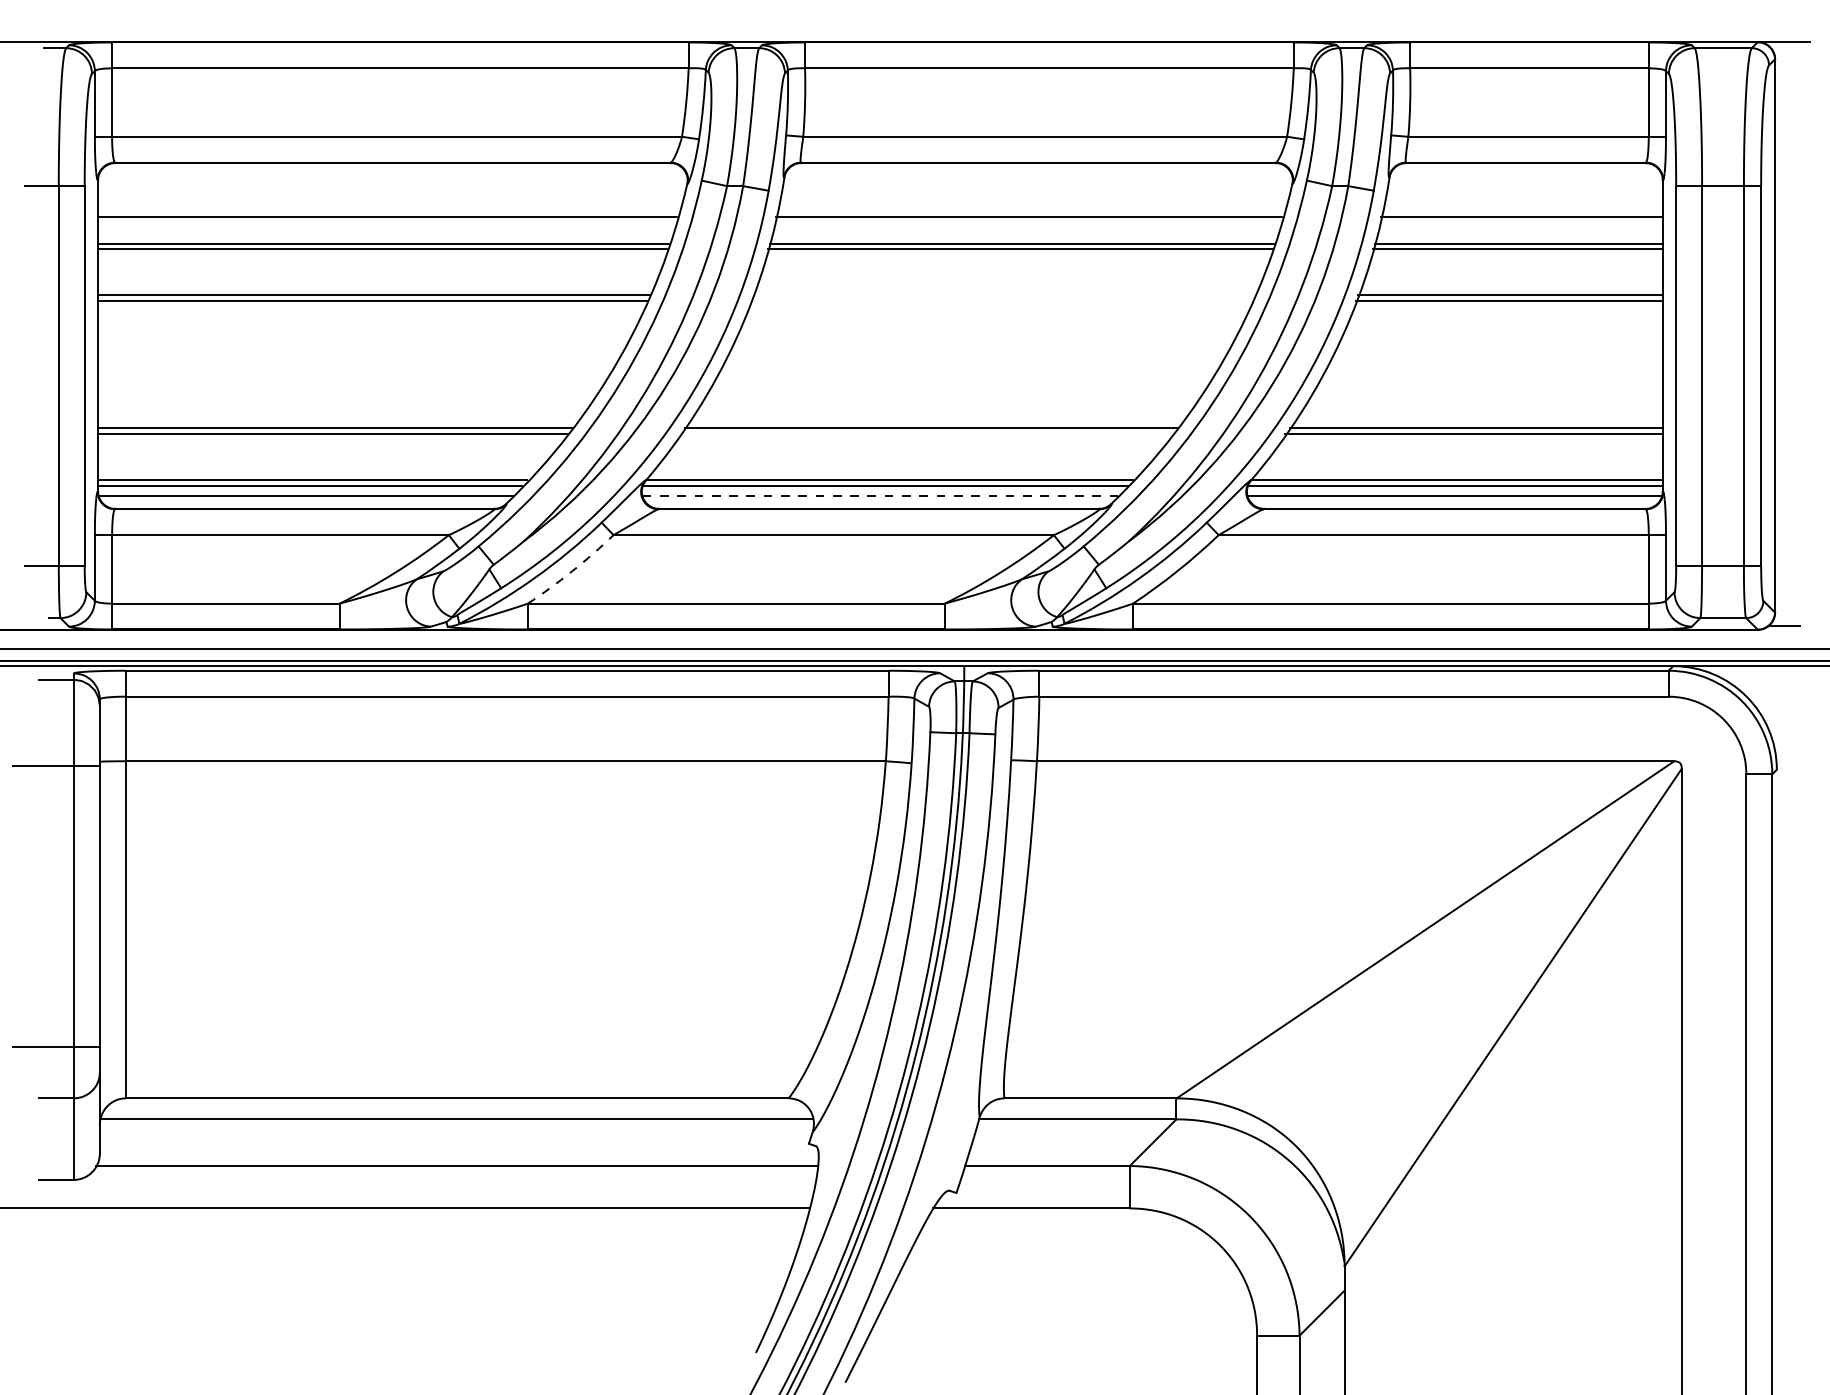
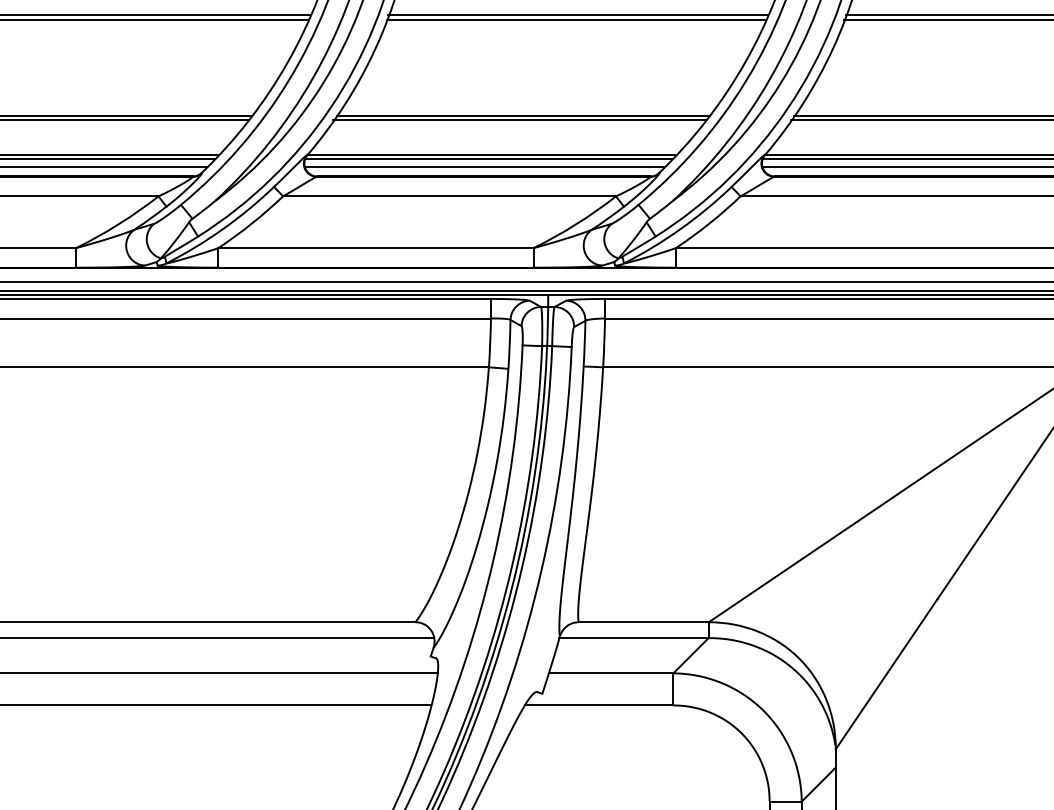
line: (1003, 295) -> (577, 15), added
line: (1000, 301) -> (575, 19), added
line: (926, 434) -> (519, 120), added
line: (880, 495) -> (484, 166), dashed -> solid
arc: (572, 571) -> (251, 223), dashed -> solid

